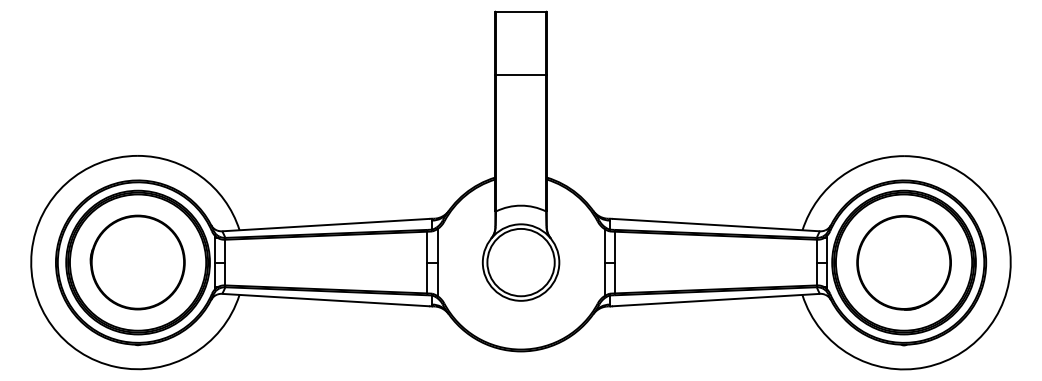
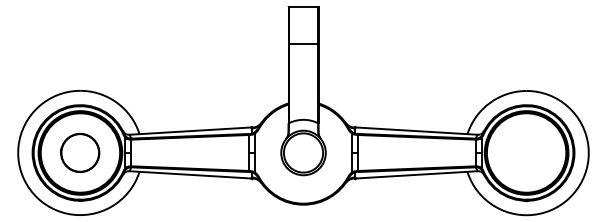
part: (136, 261) -> (79, 152), size x0.7
part: (903, 261) -> (526, 152), removed

